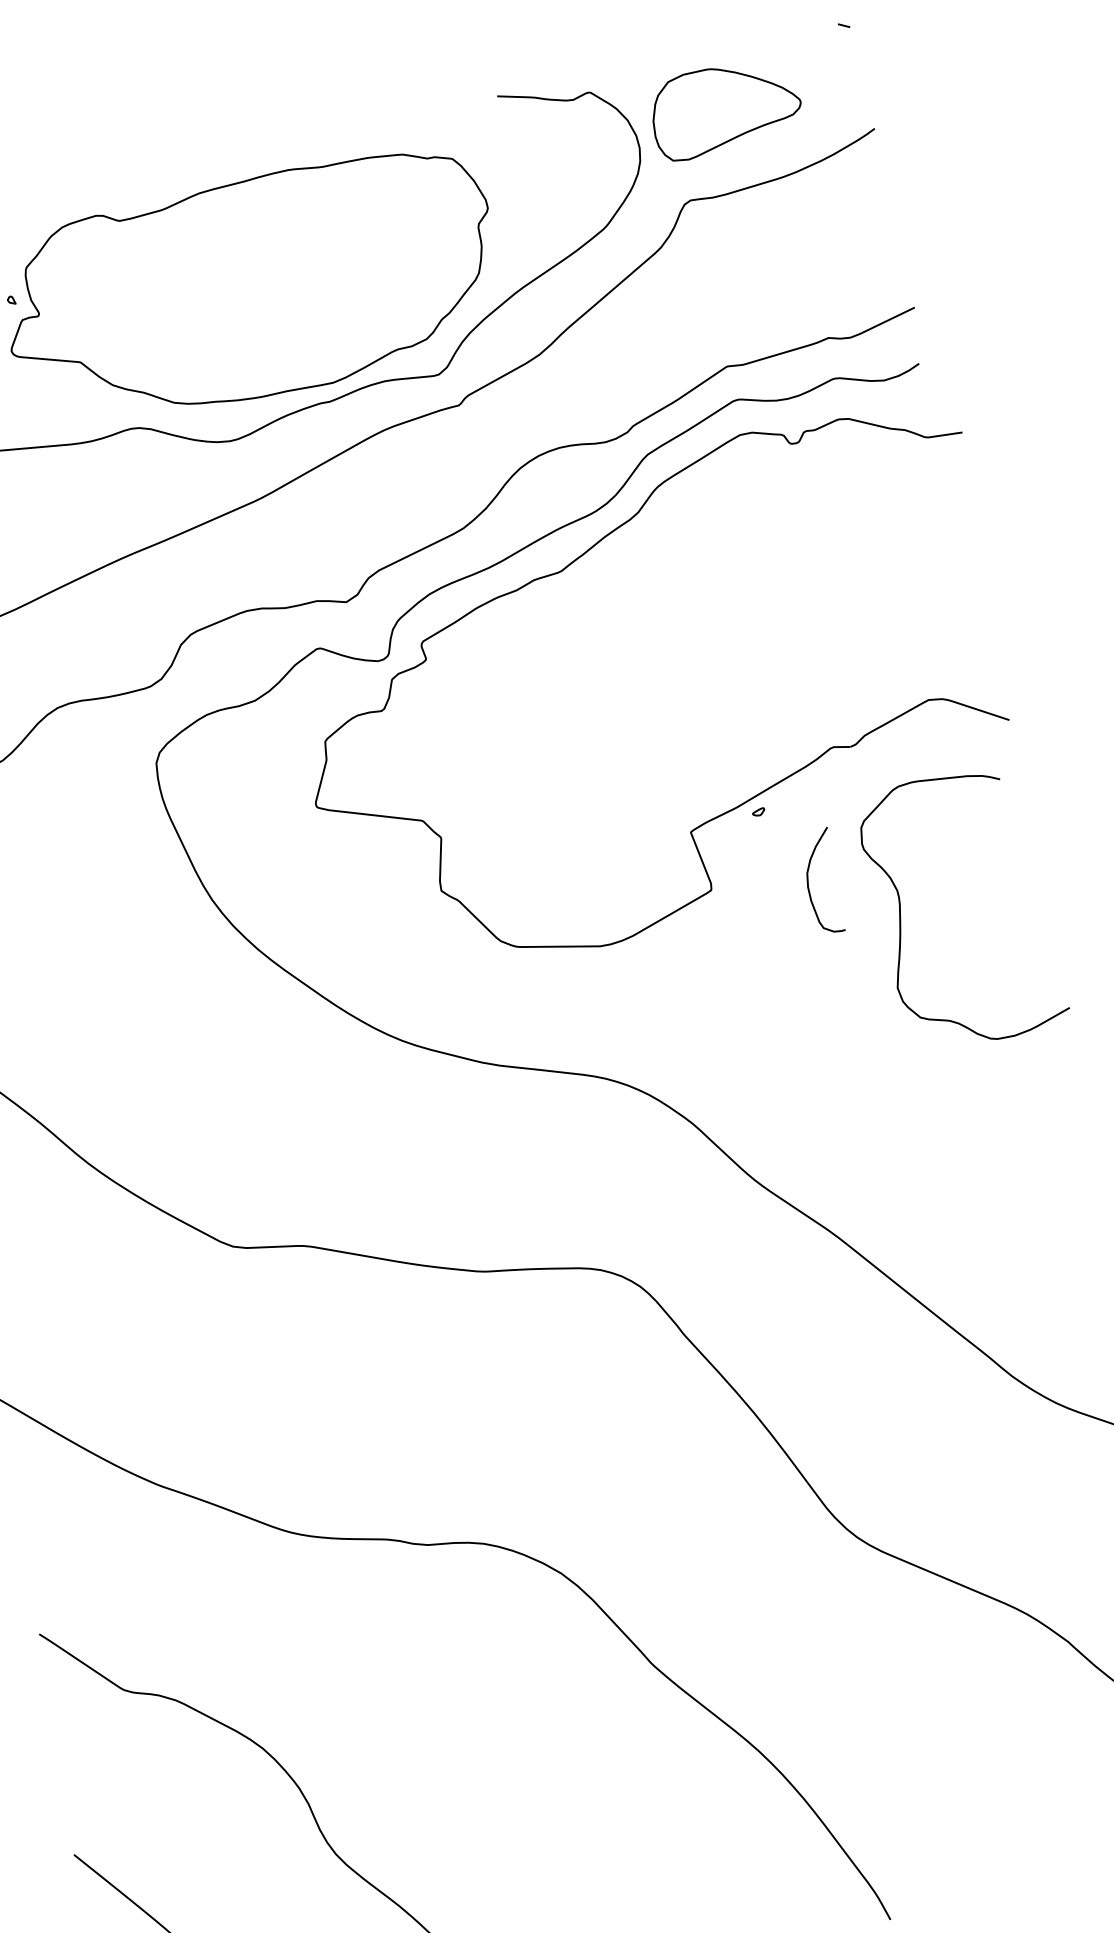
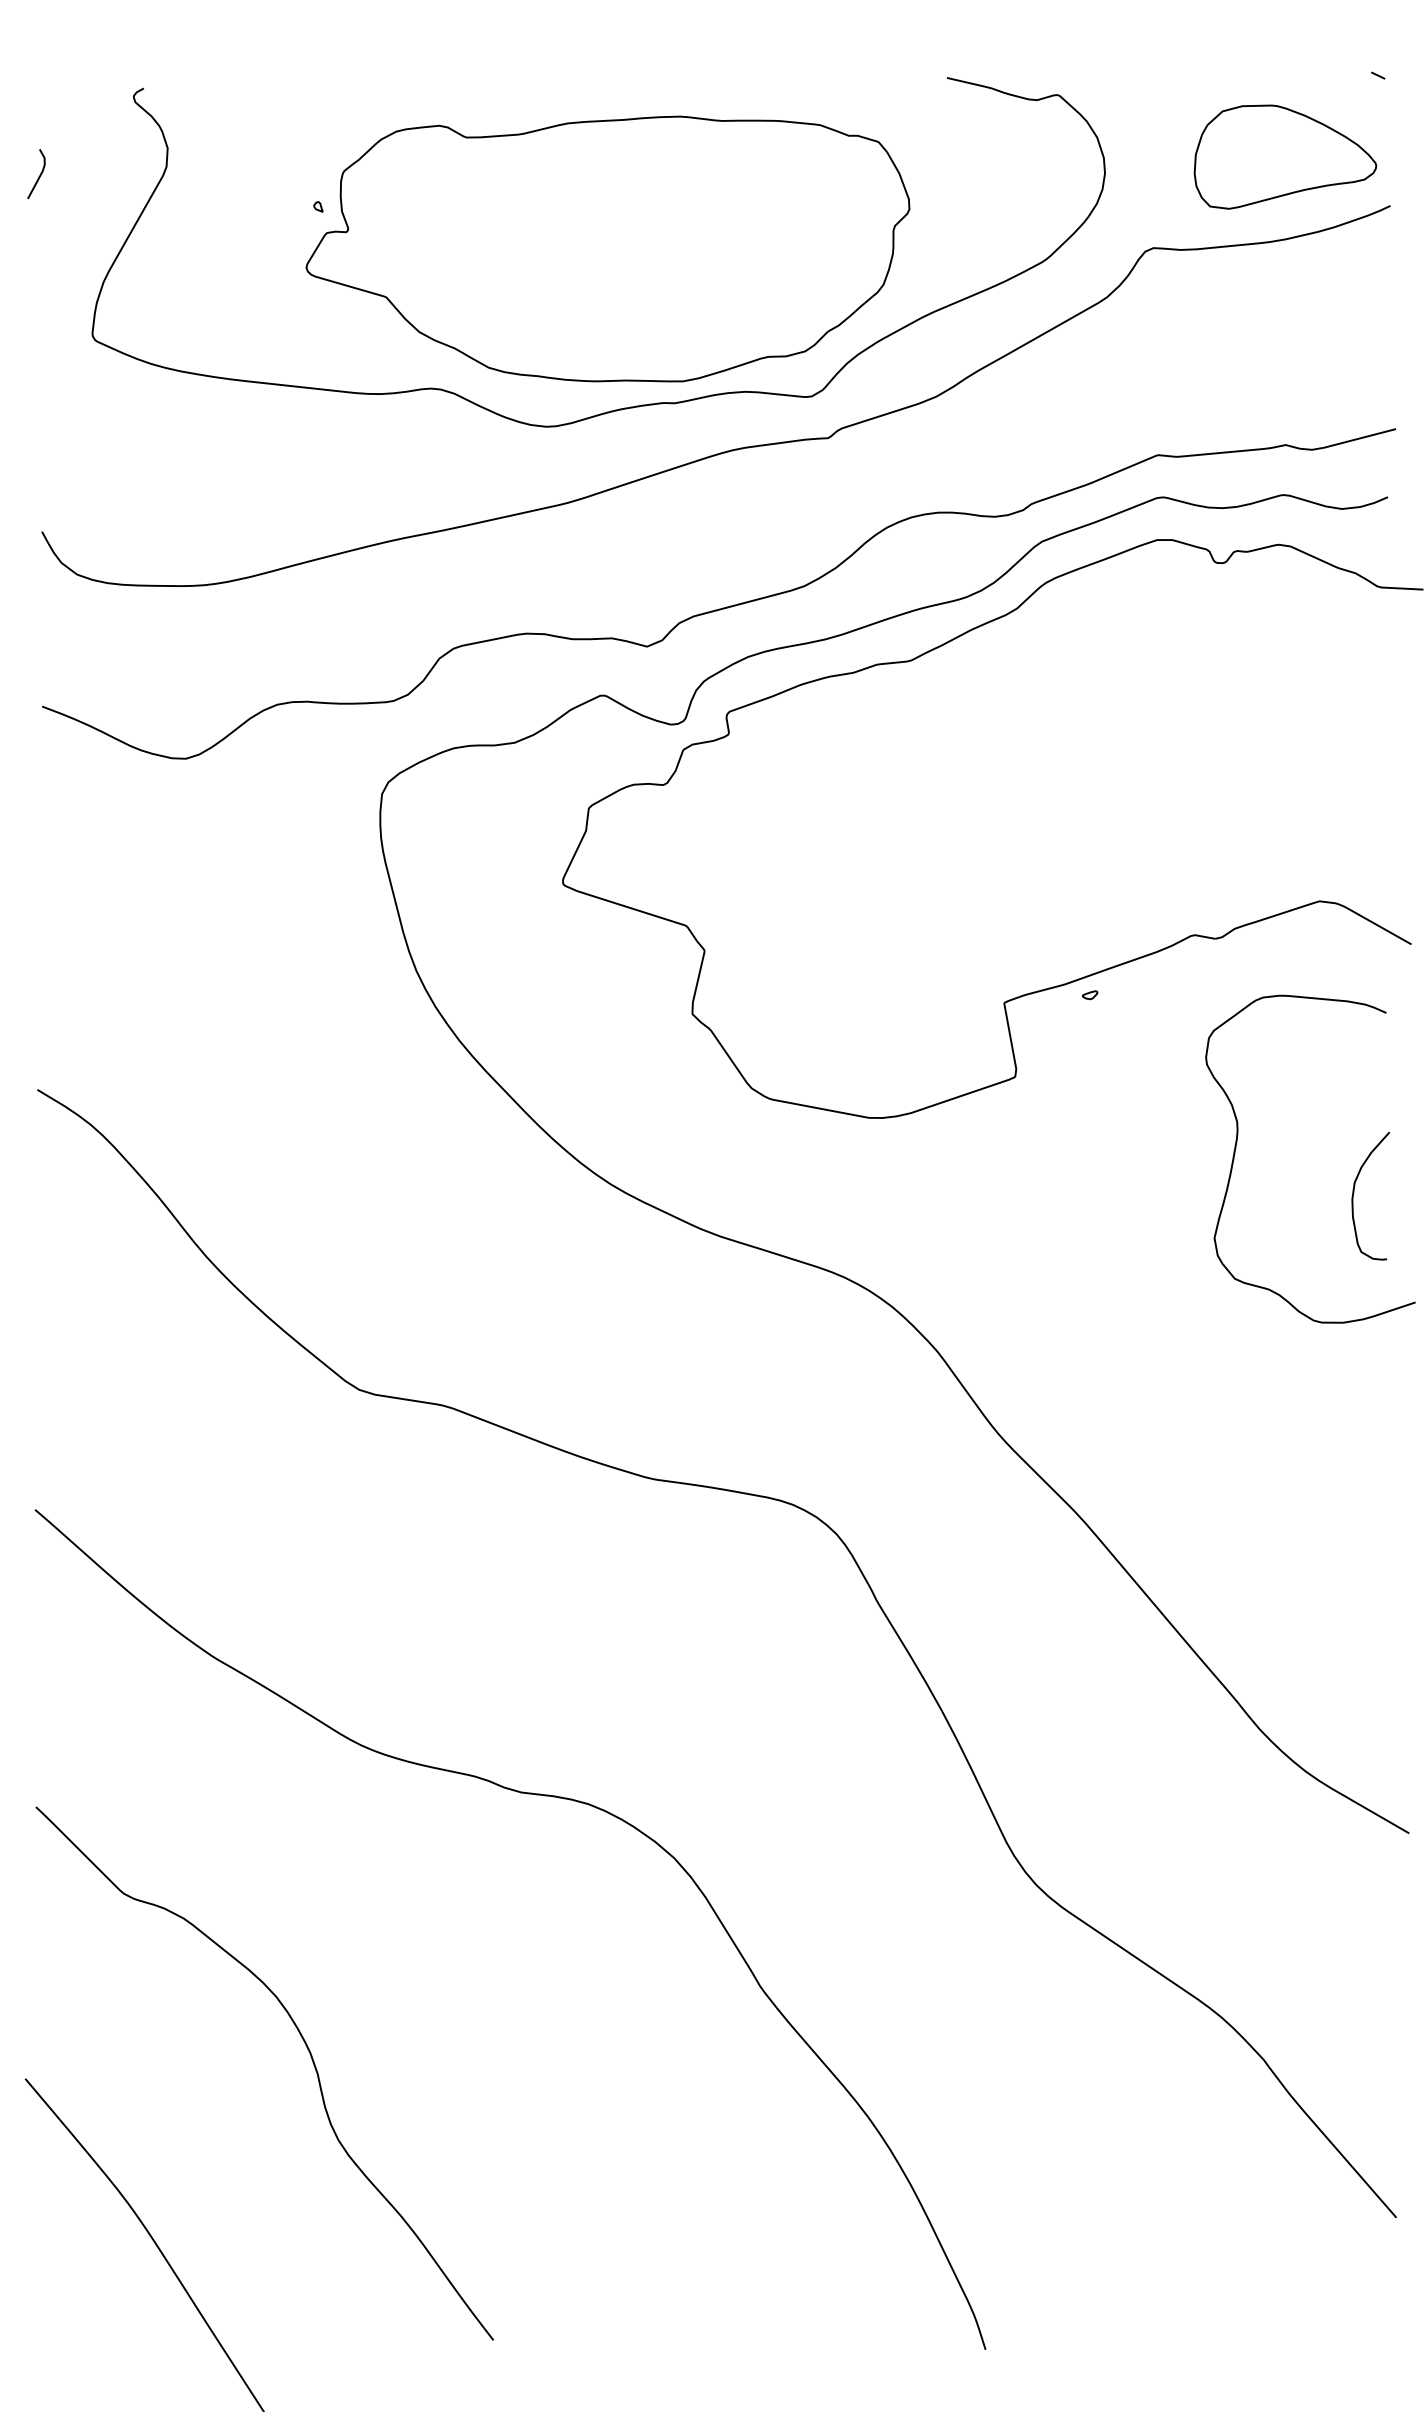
part: (725, 108) -> (1285, 156), moved
curve: (808, 882) -> (1354, 1193), moved

